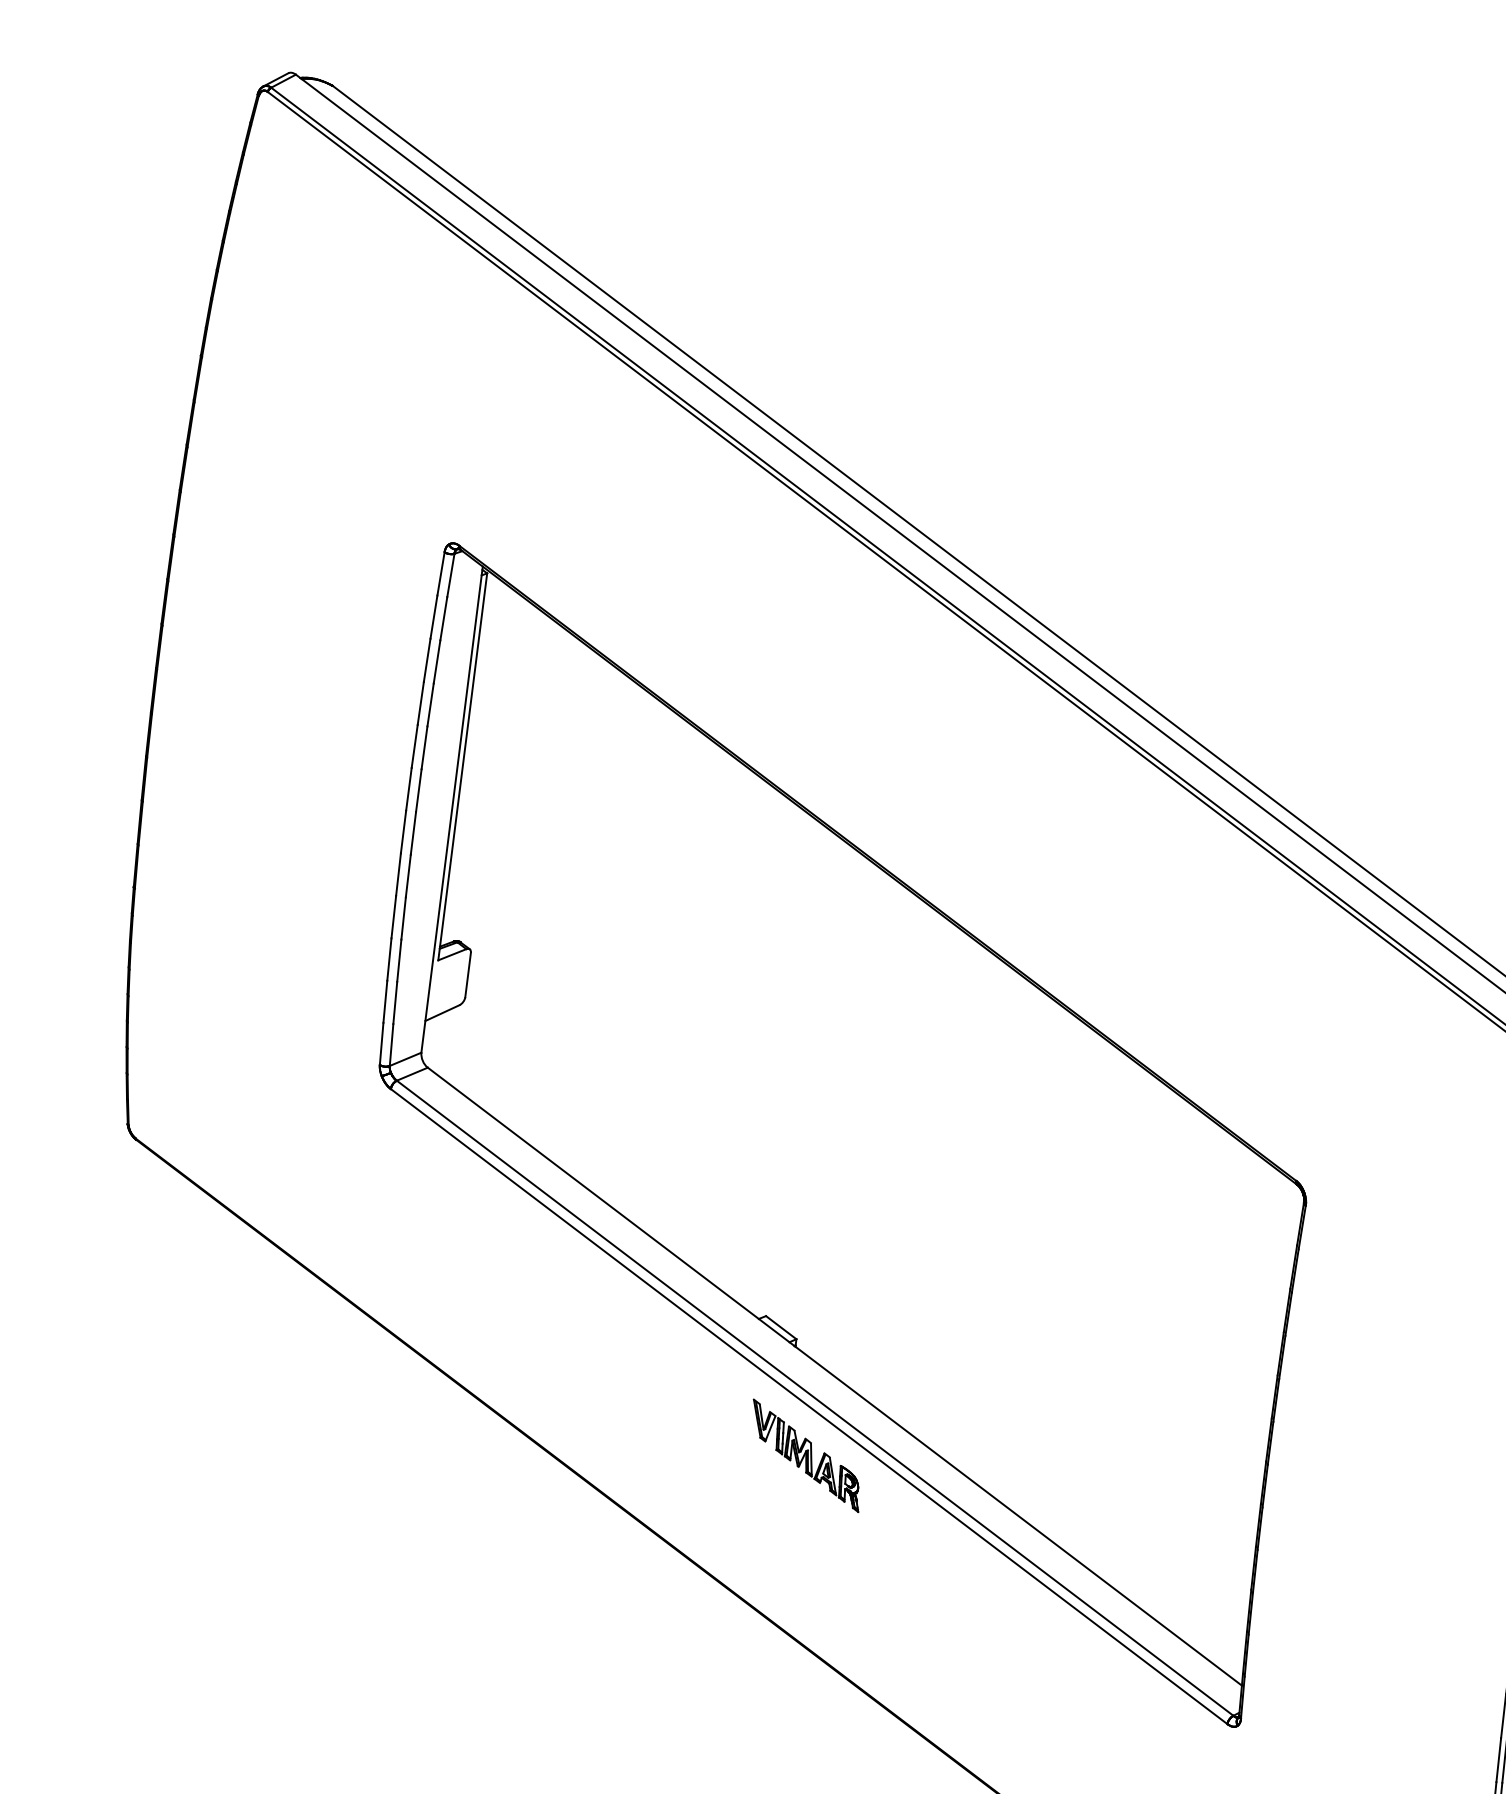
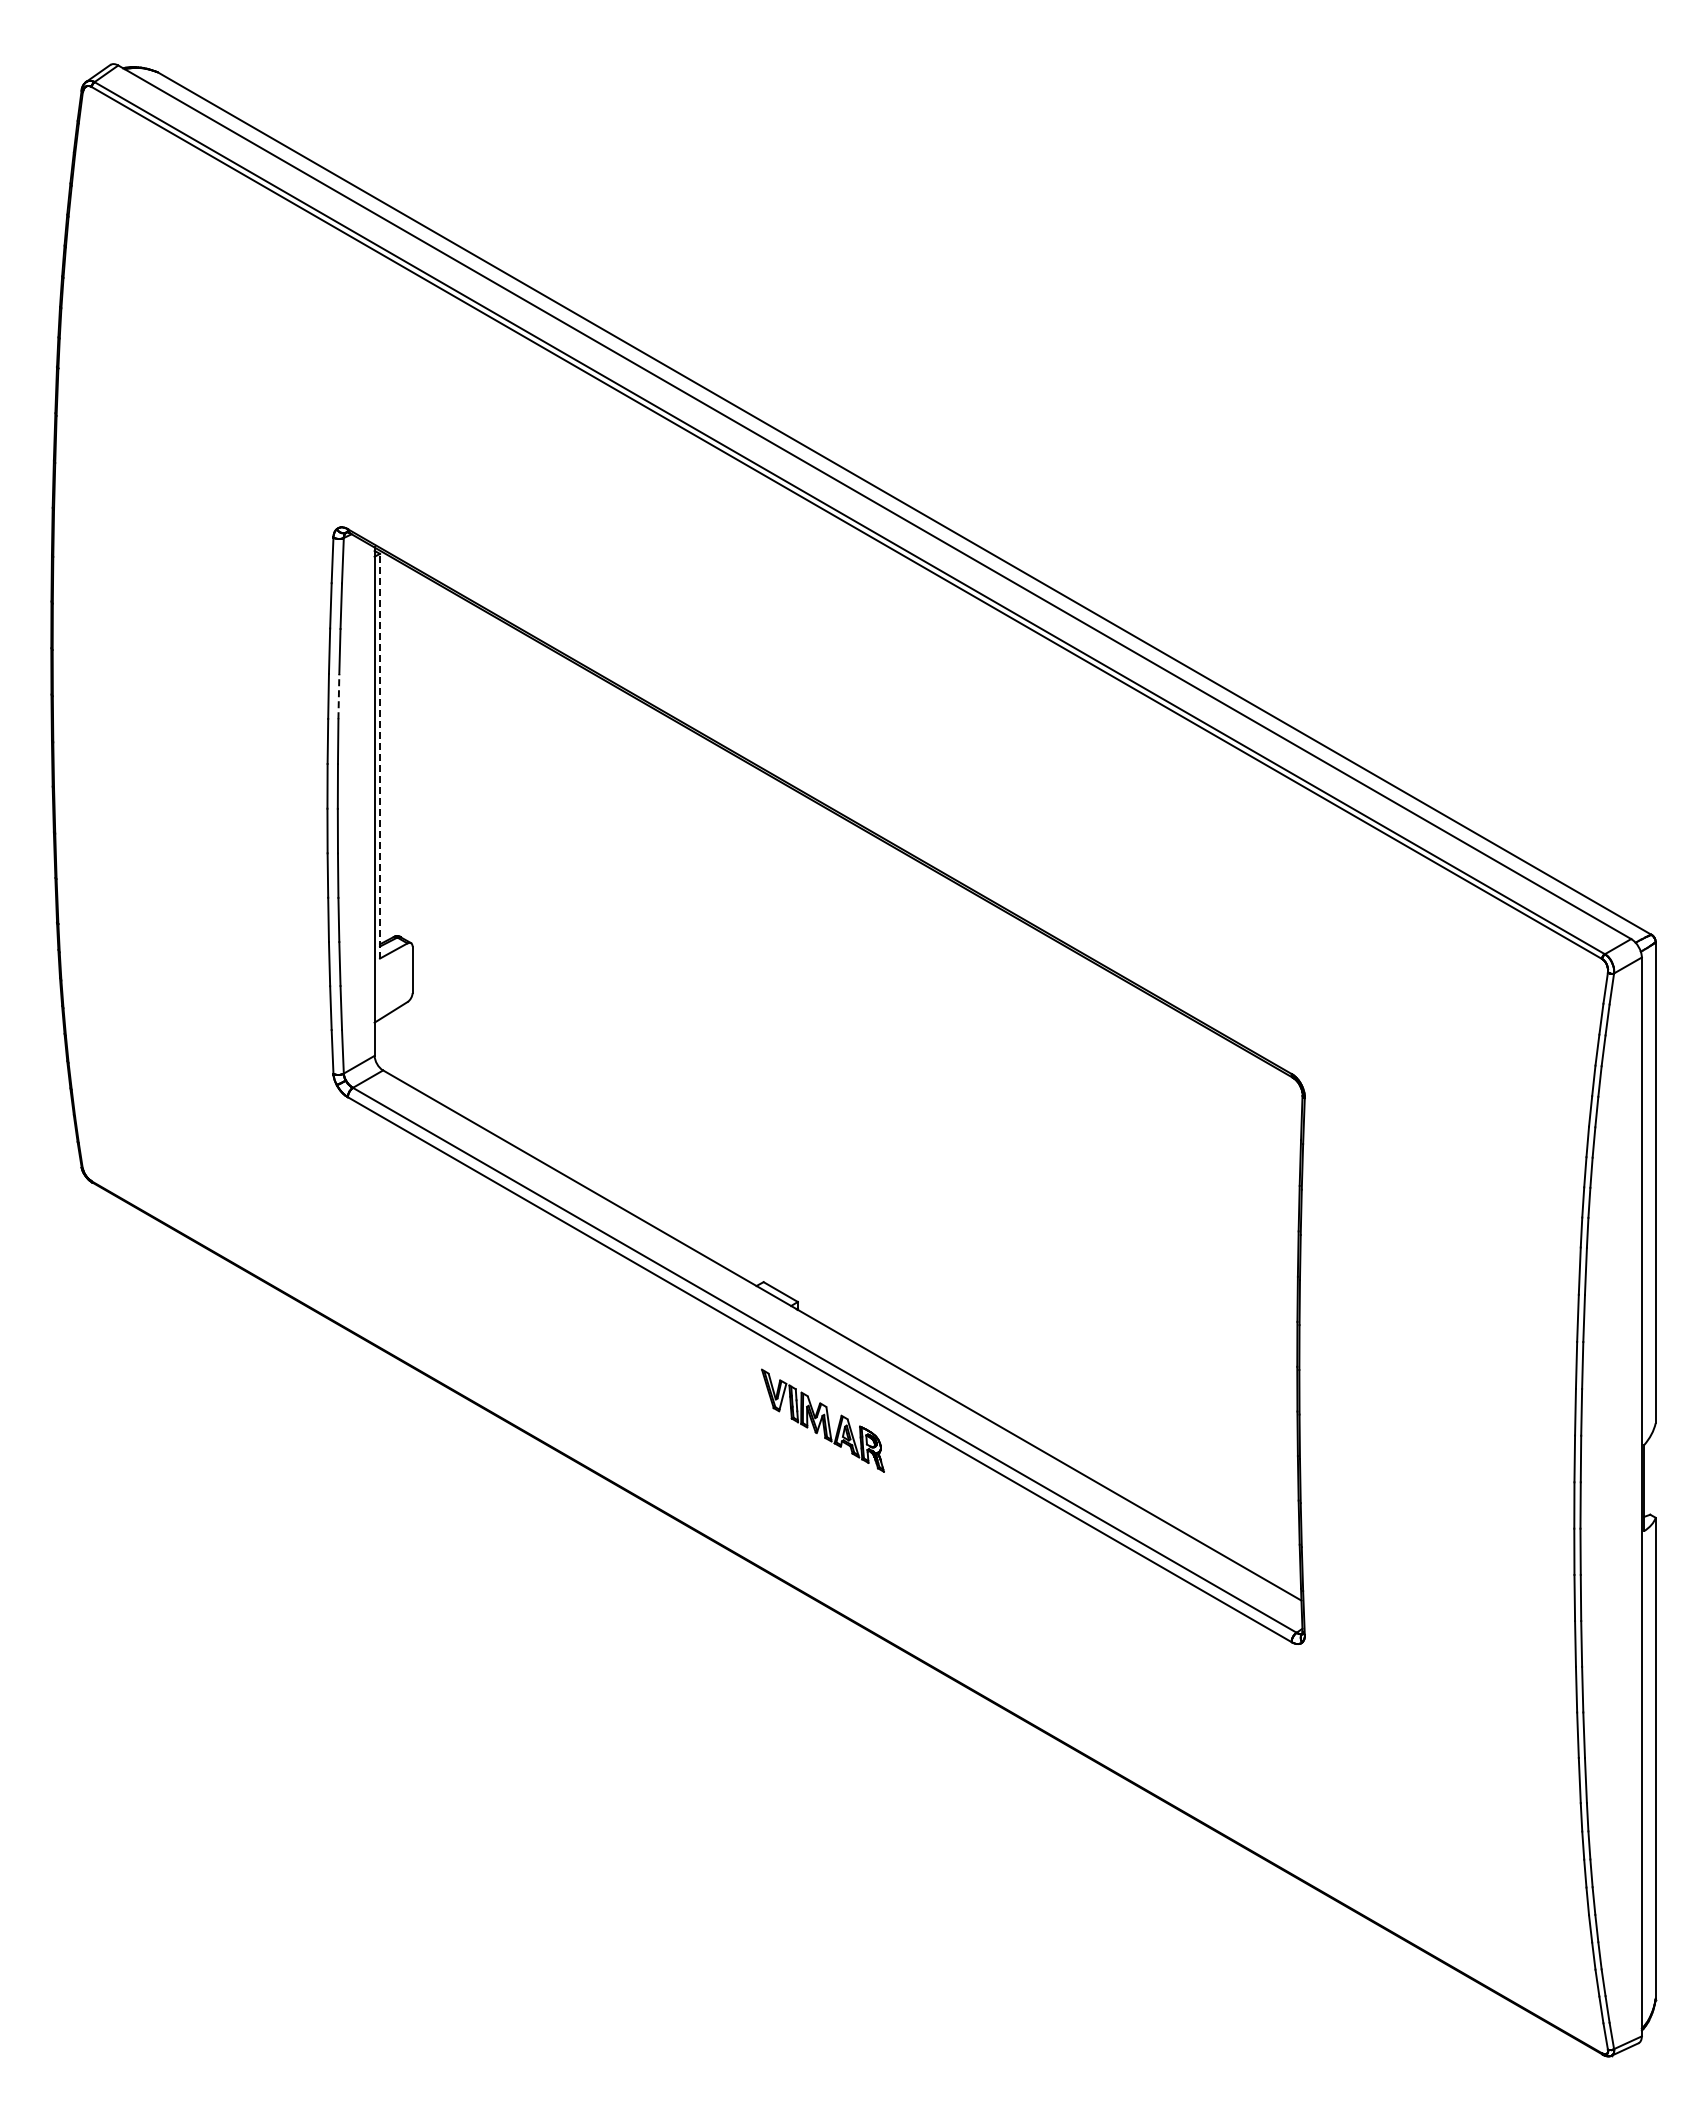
line: (430, 704) -> (338, 696), solid -> dashed
line: (463, 766) -> (380, 755), solid -> dashed

